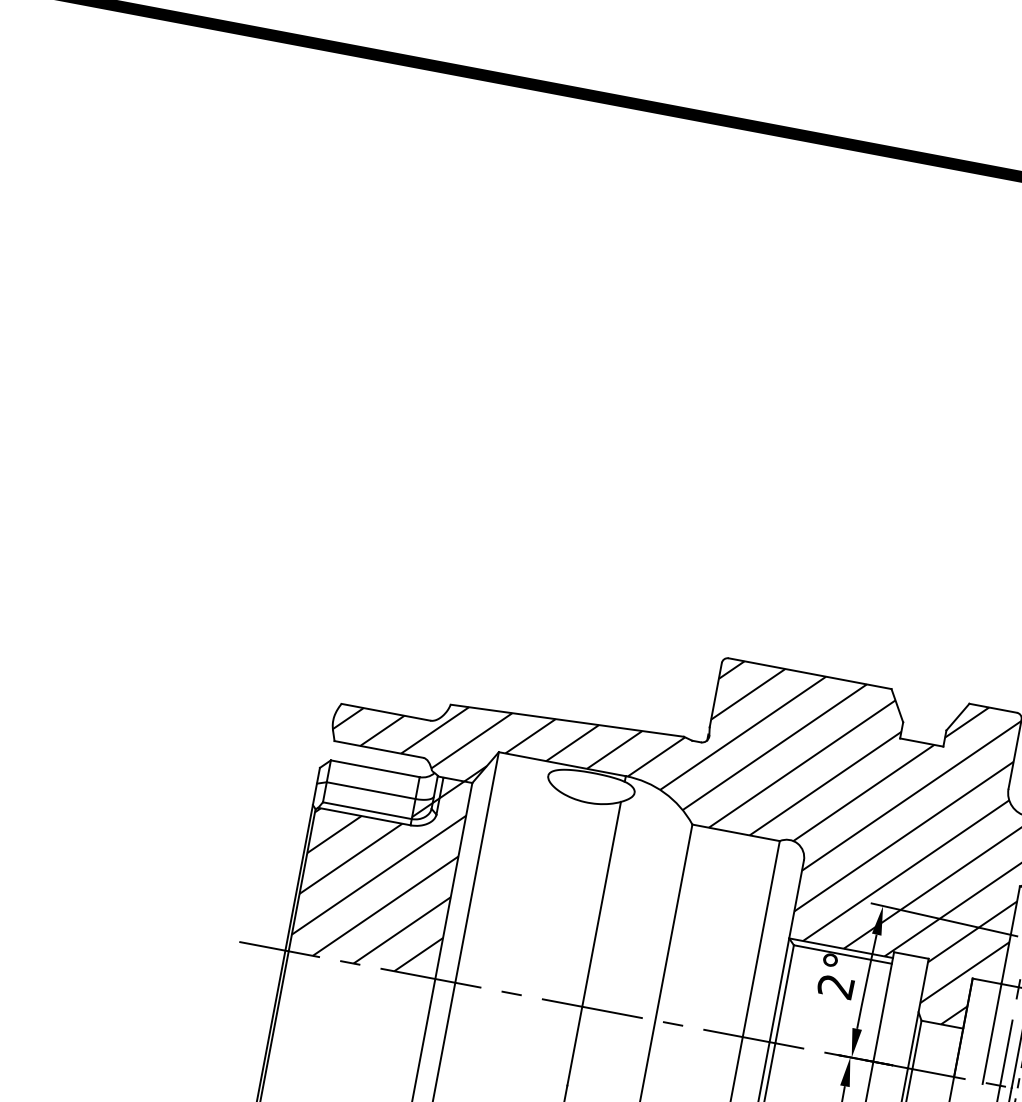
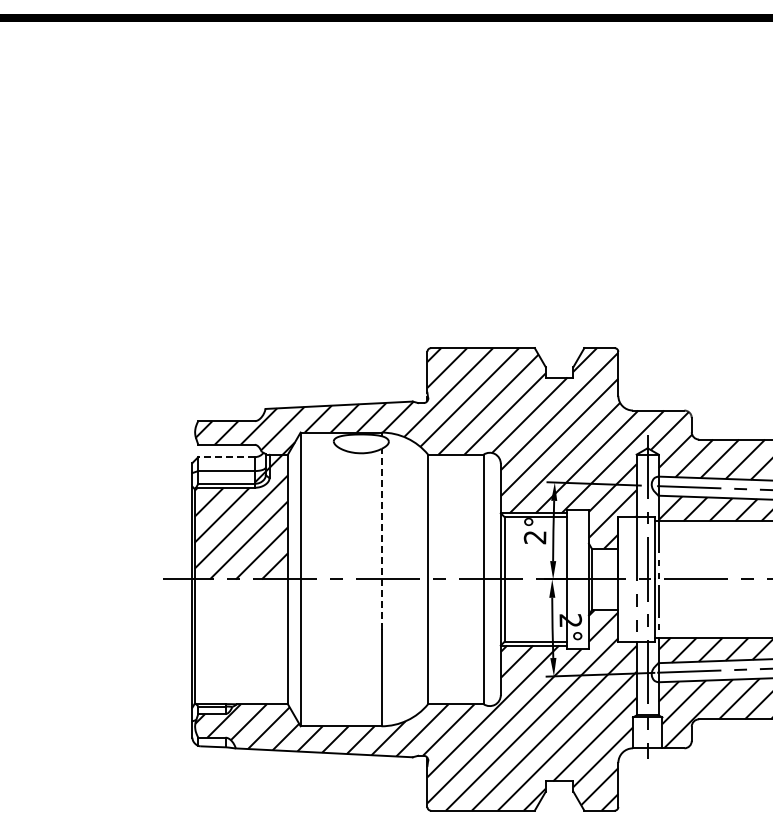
line: (375, 769) -> (226, 457), solid -> dashed
line: (594, 942) -> (381, 538), solid -> dashed

